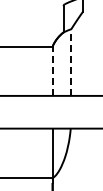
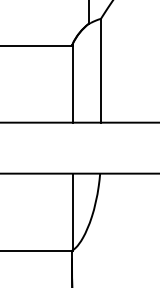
line: (71, 62) -> (101, 70), dashed -> solid
line: (53, 71) -> (73, 84), dashed -> solid

